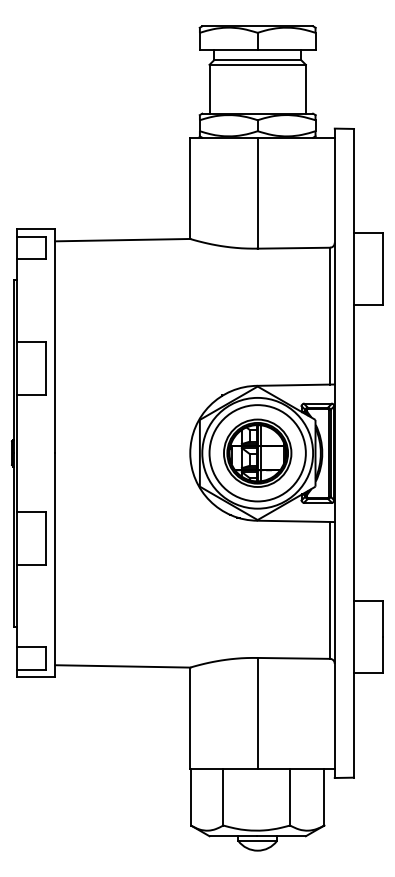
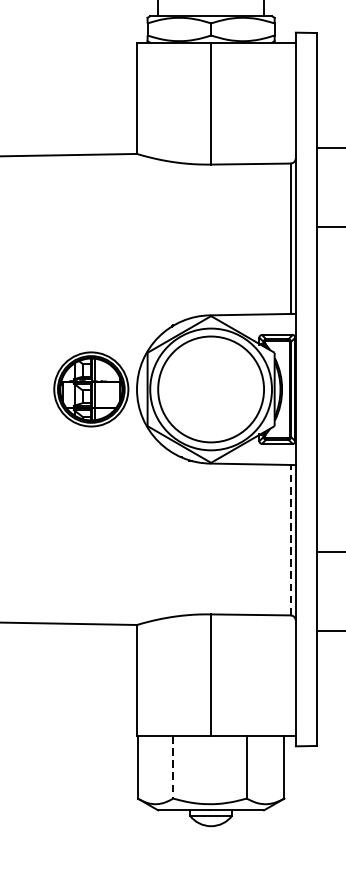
part: (257, 452) -> (91, 388), moved
line: (330, 589) -> (291, 539), solid -> dashed
line: (223, 797) -> (173, 767), solid -> dashed

